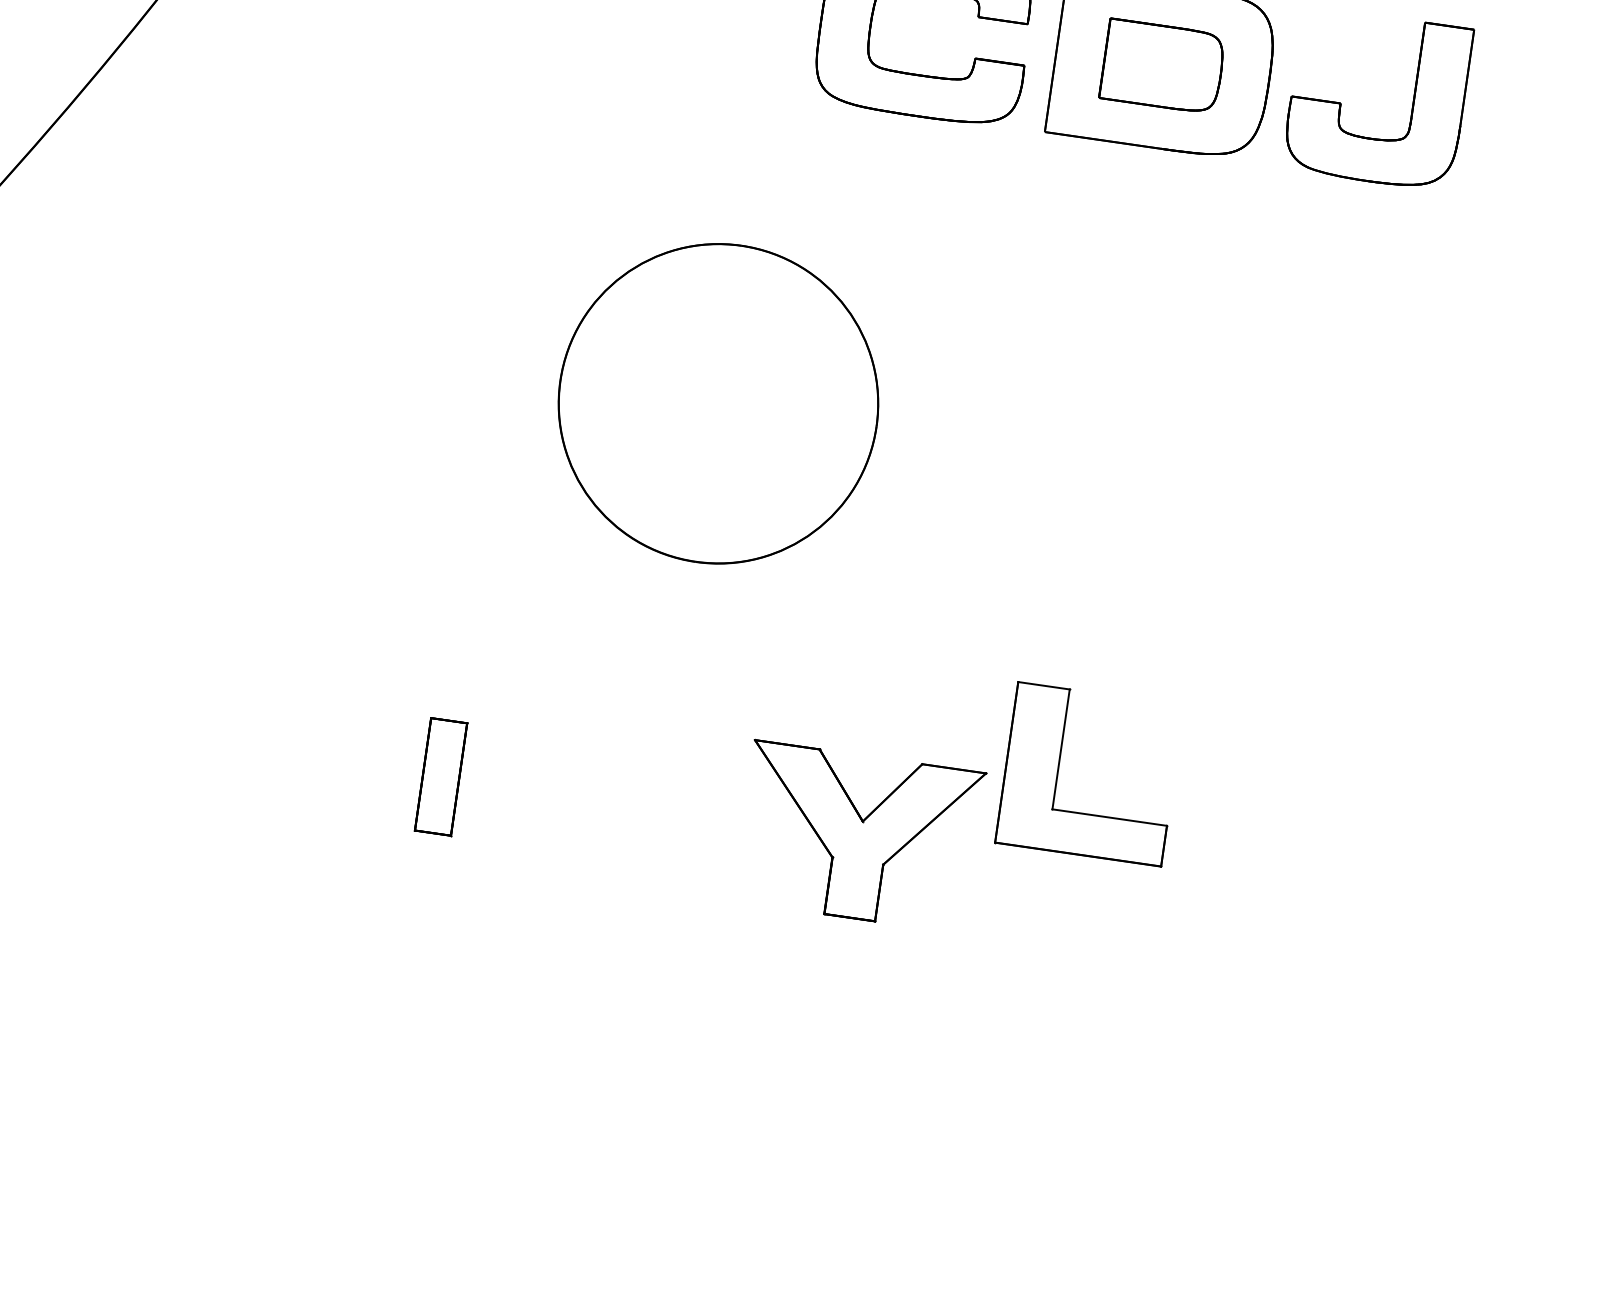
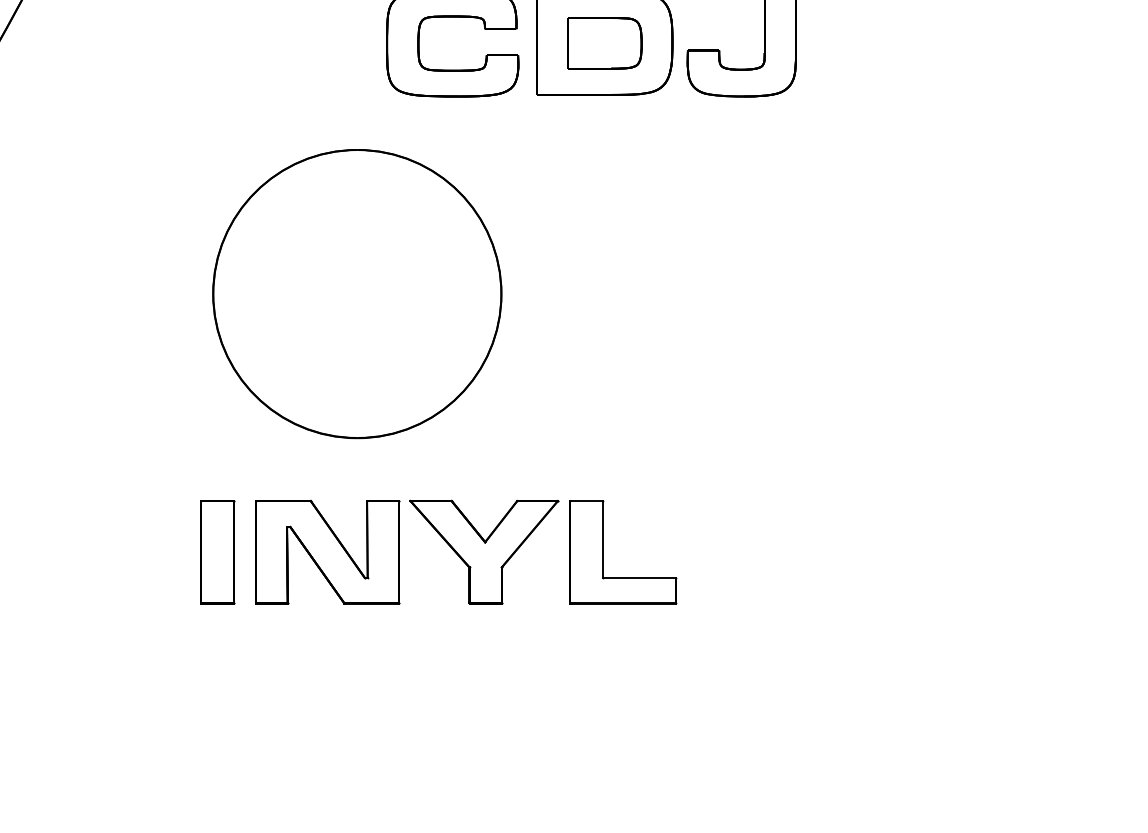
part: (718, 404) -> (357, 294), size x1.43
part: (1059, 770) -> (603, 552), moved
part: (440, 777) -> (217, 552), size x1.43
part: (613, 800) -> (327, 551), added

